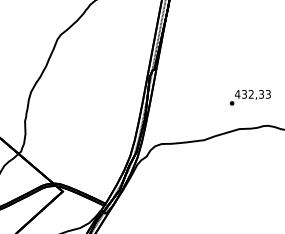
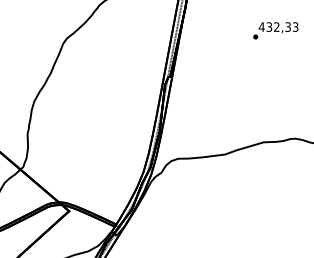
text: (250, 97) -> (275, 30), moved

